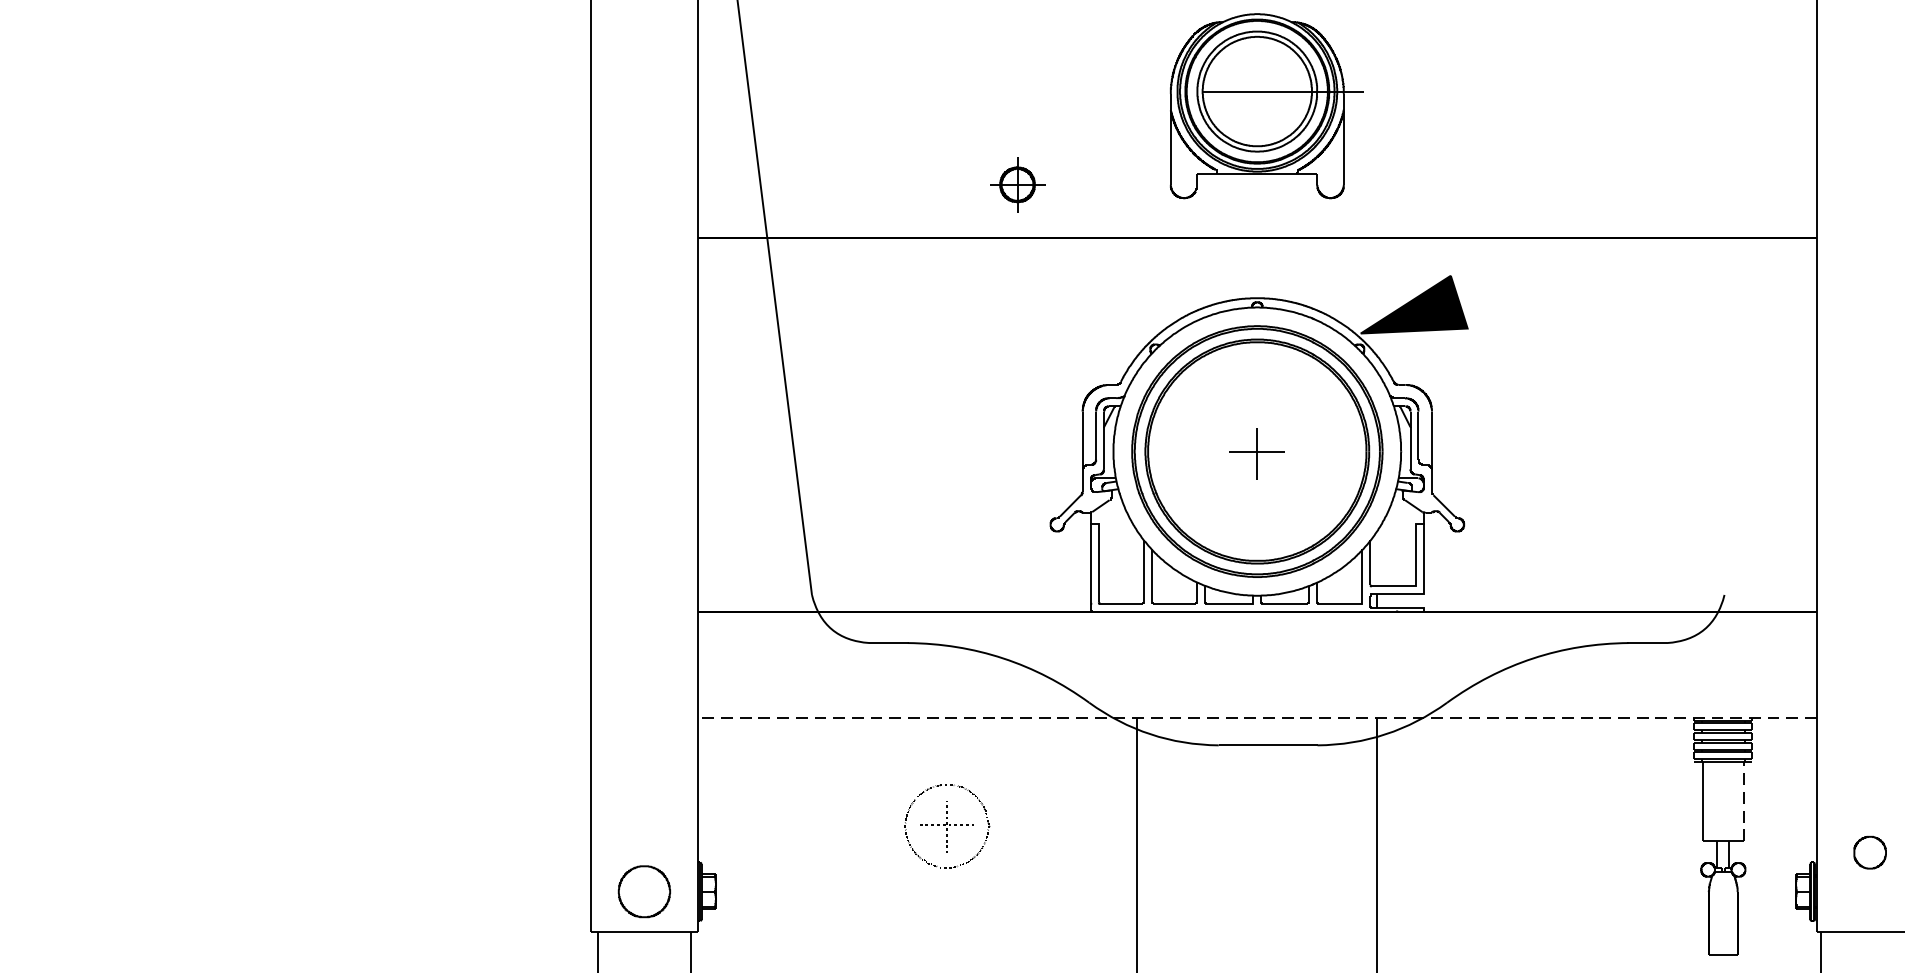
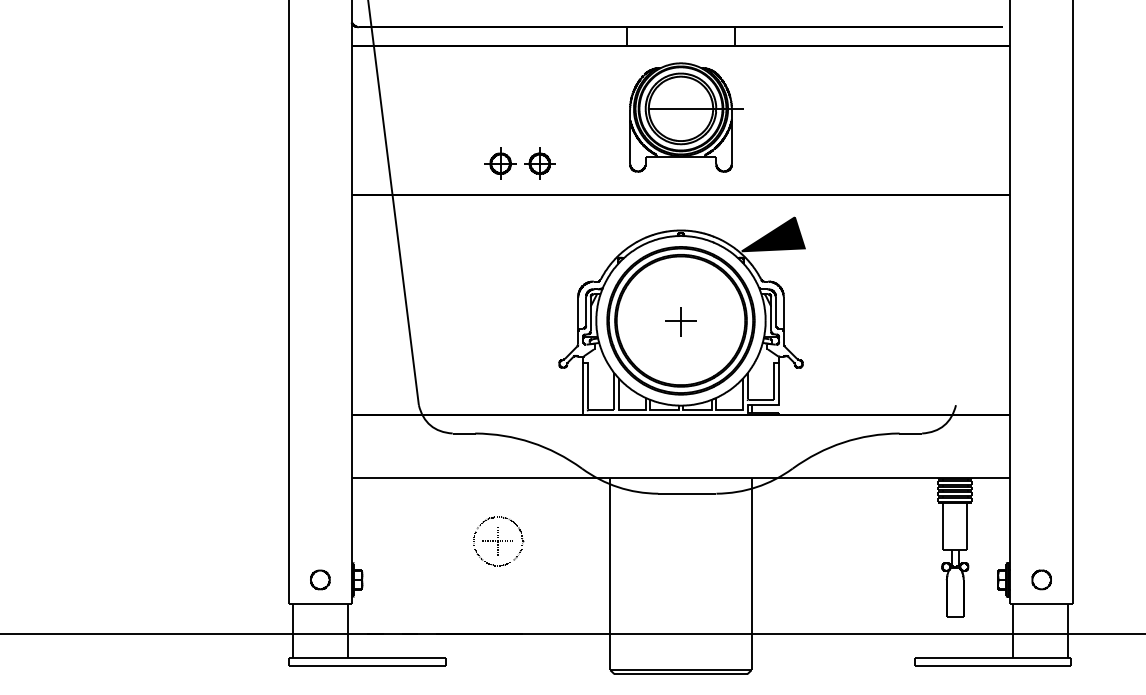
part: (950, 184) -> (500, 163), added
line: (1256, 717) -> (680, 477), dashed -> solid
line: (1744, 801) -> (967, 526), dashed -> solid
part: (1869, 852) -> (1041, 579), moved
part: (644, 891) -> (320, 579), size x0.62

